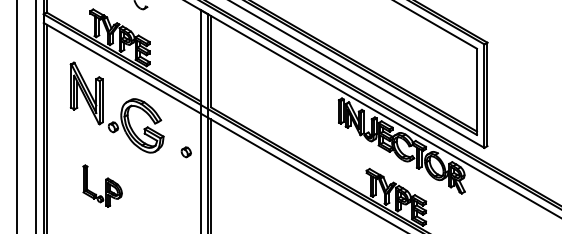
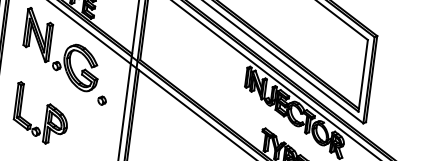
part: (185, 152) -> (101, 100), moved
part: (102, 185) -> (41, 113), size x1.67

